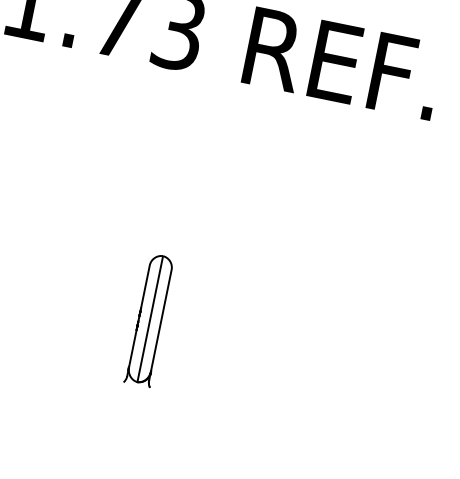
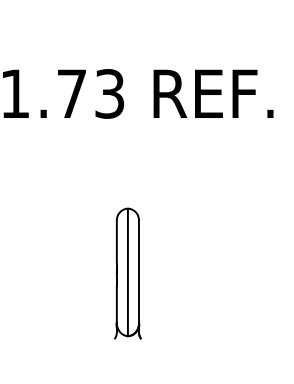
part: (149, 319) -> (127, 273), size x1.6

